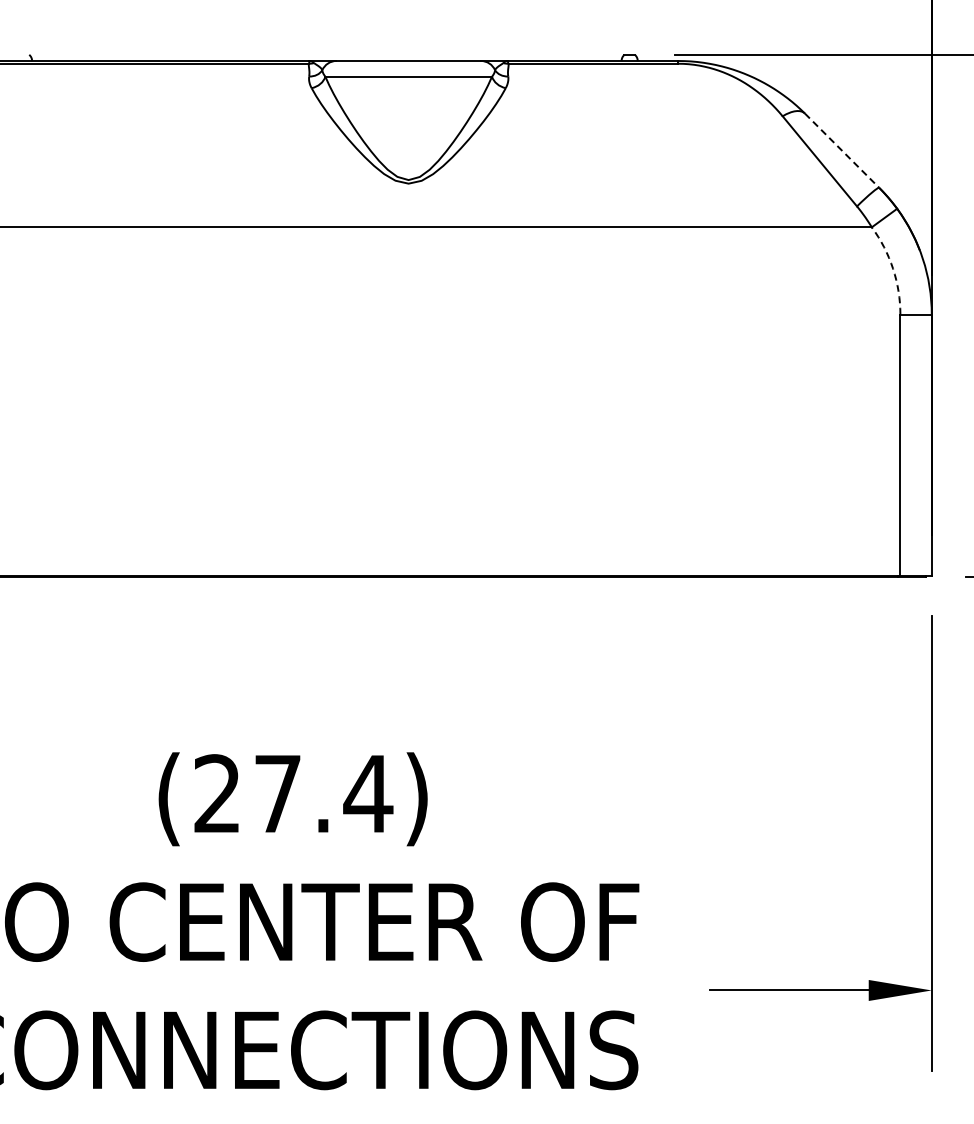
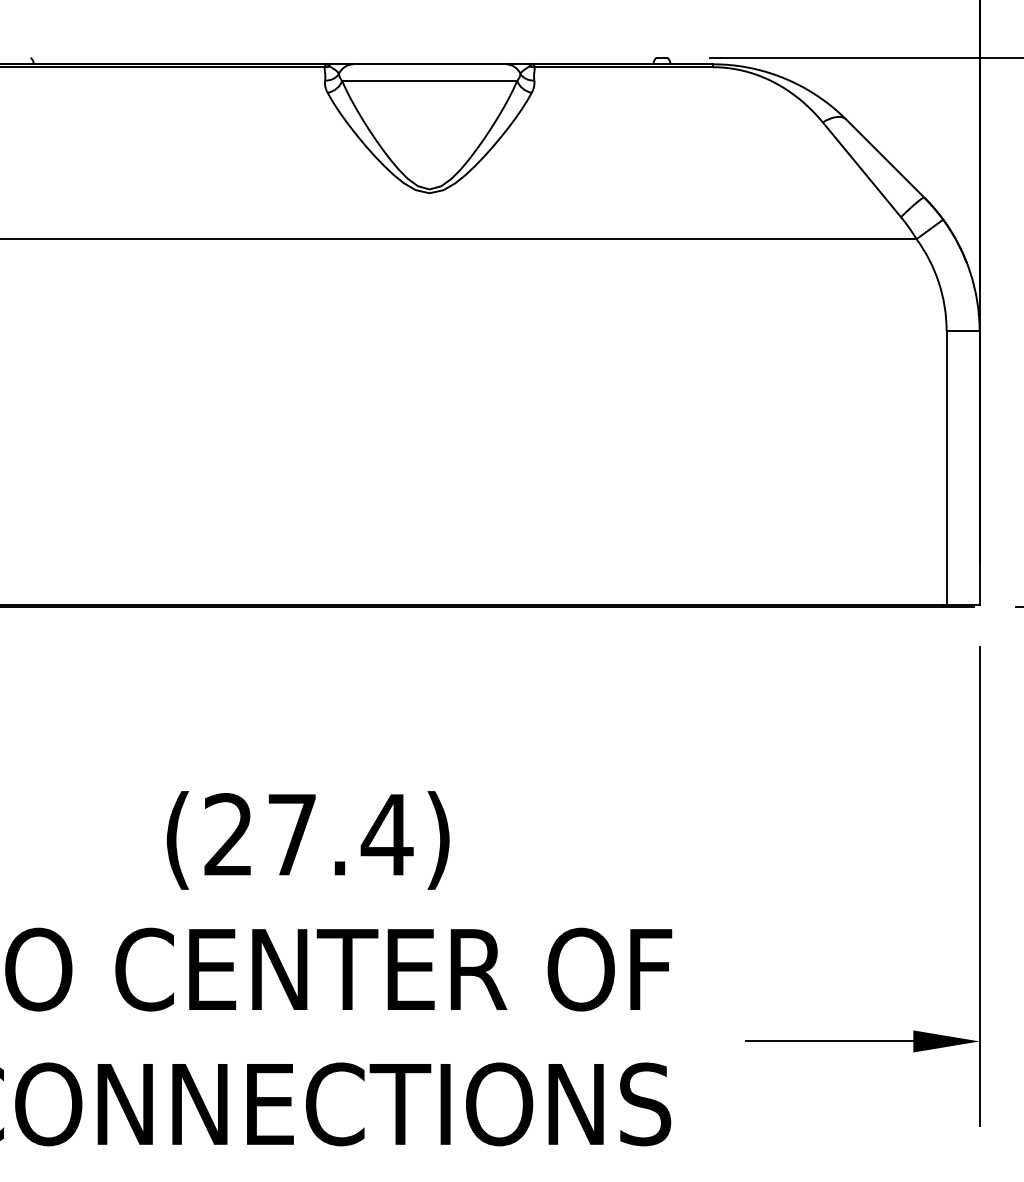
line: (842, 150) -> (885, 158), dashed -> solid
arc: (893, 268) -> (939, 282), dashed -> solid

